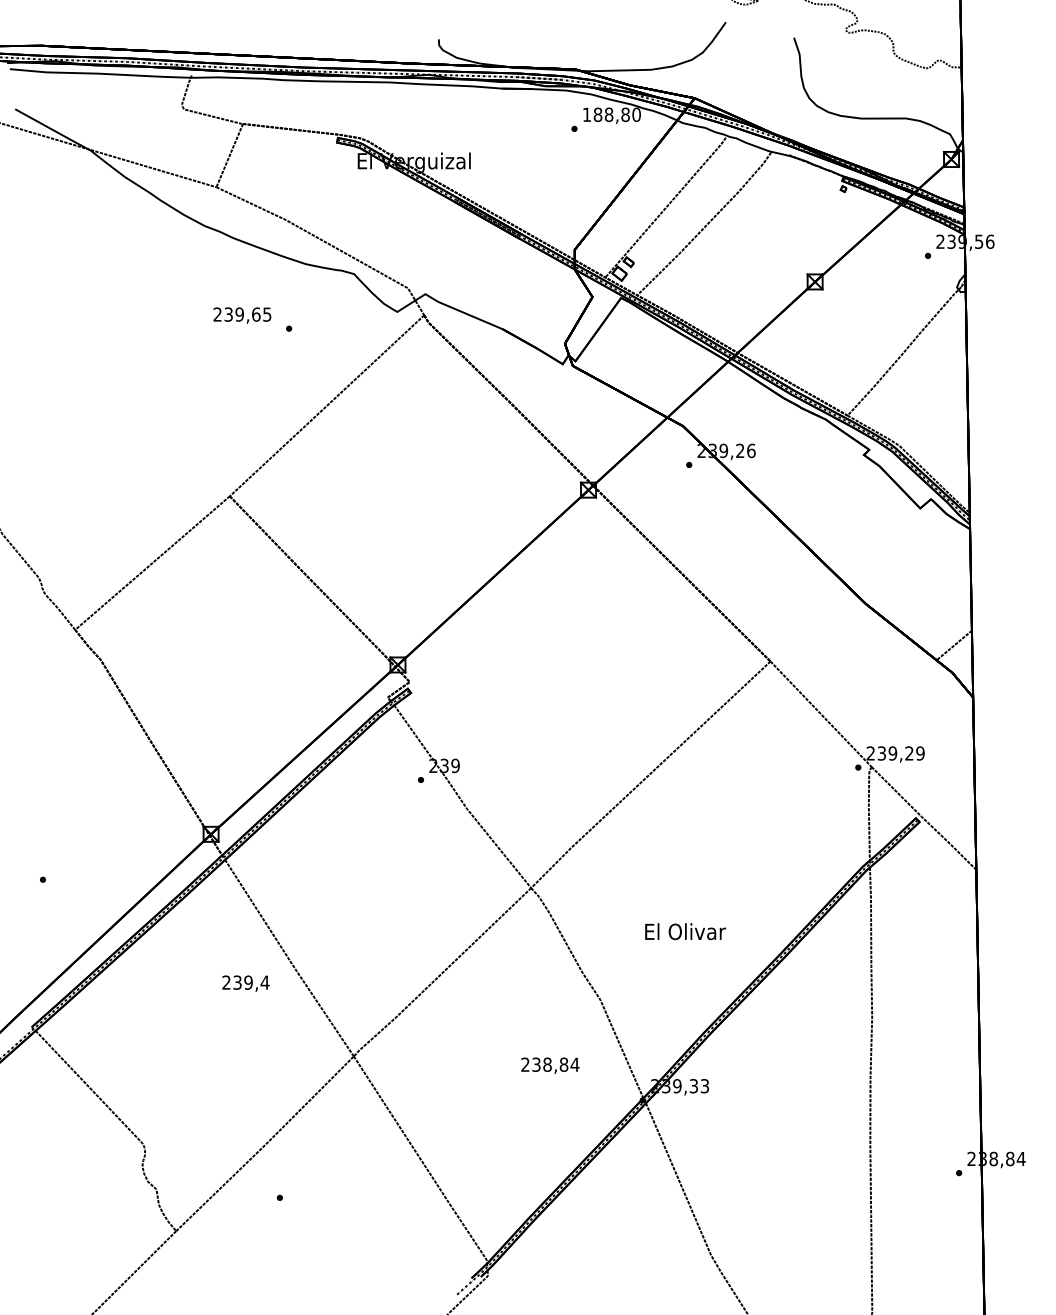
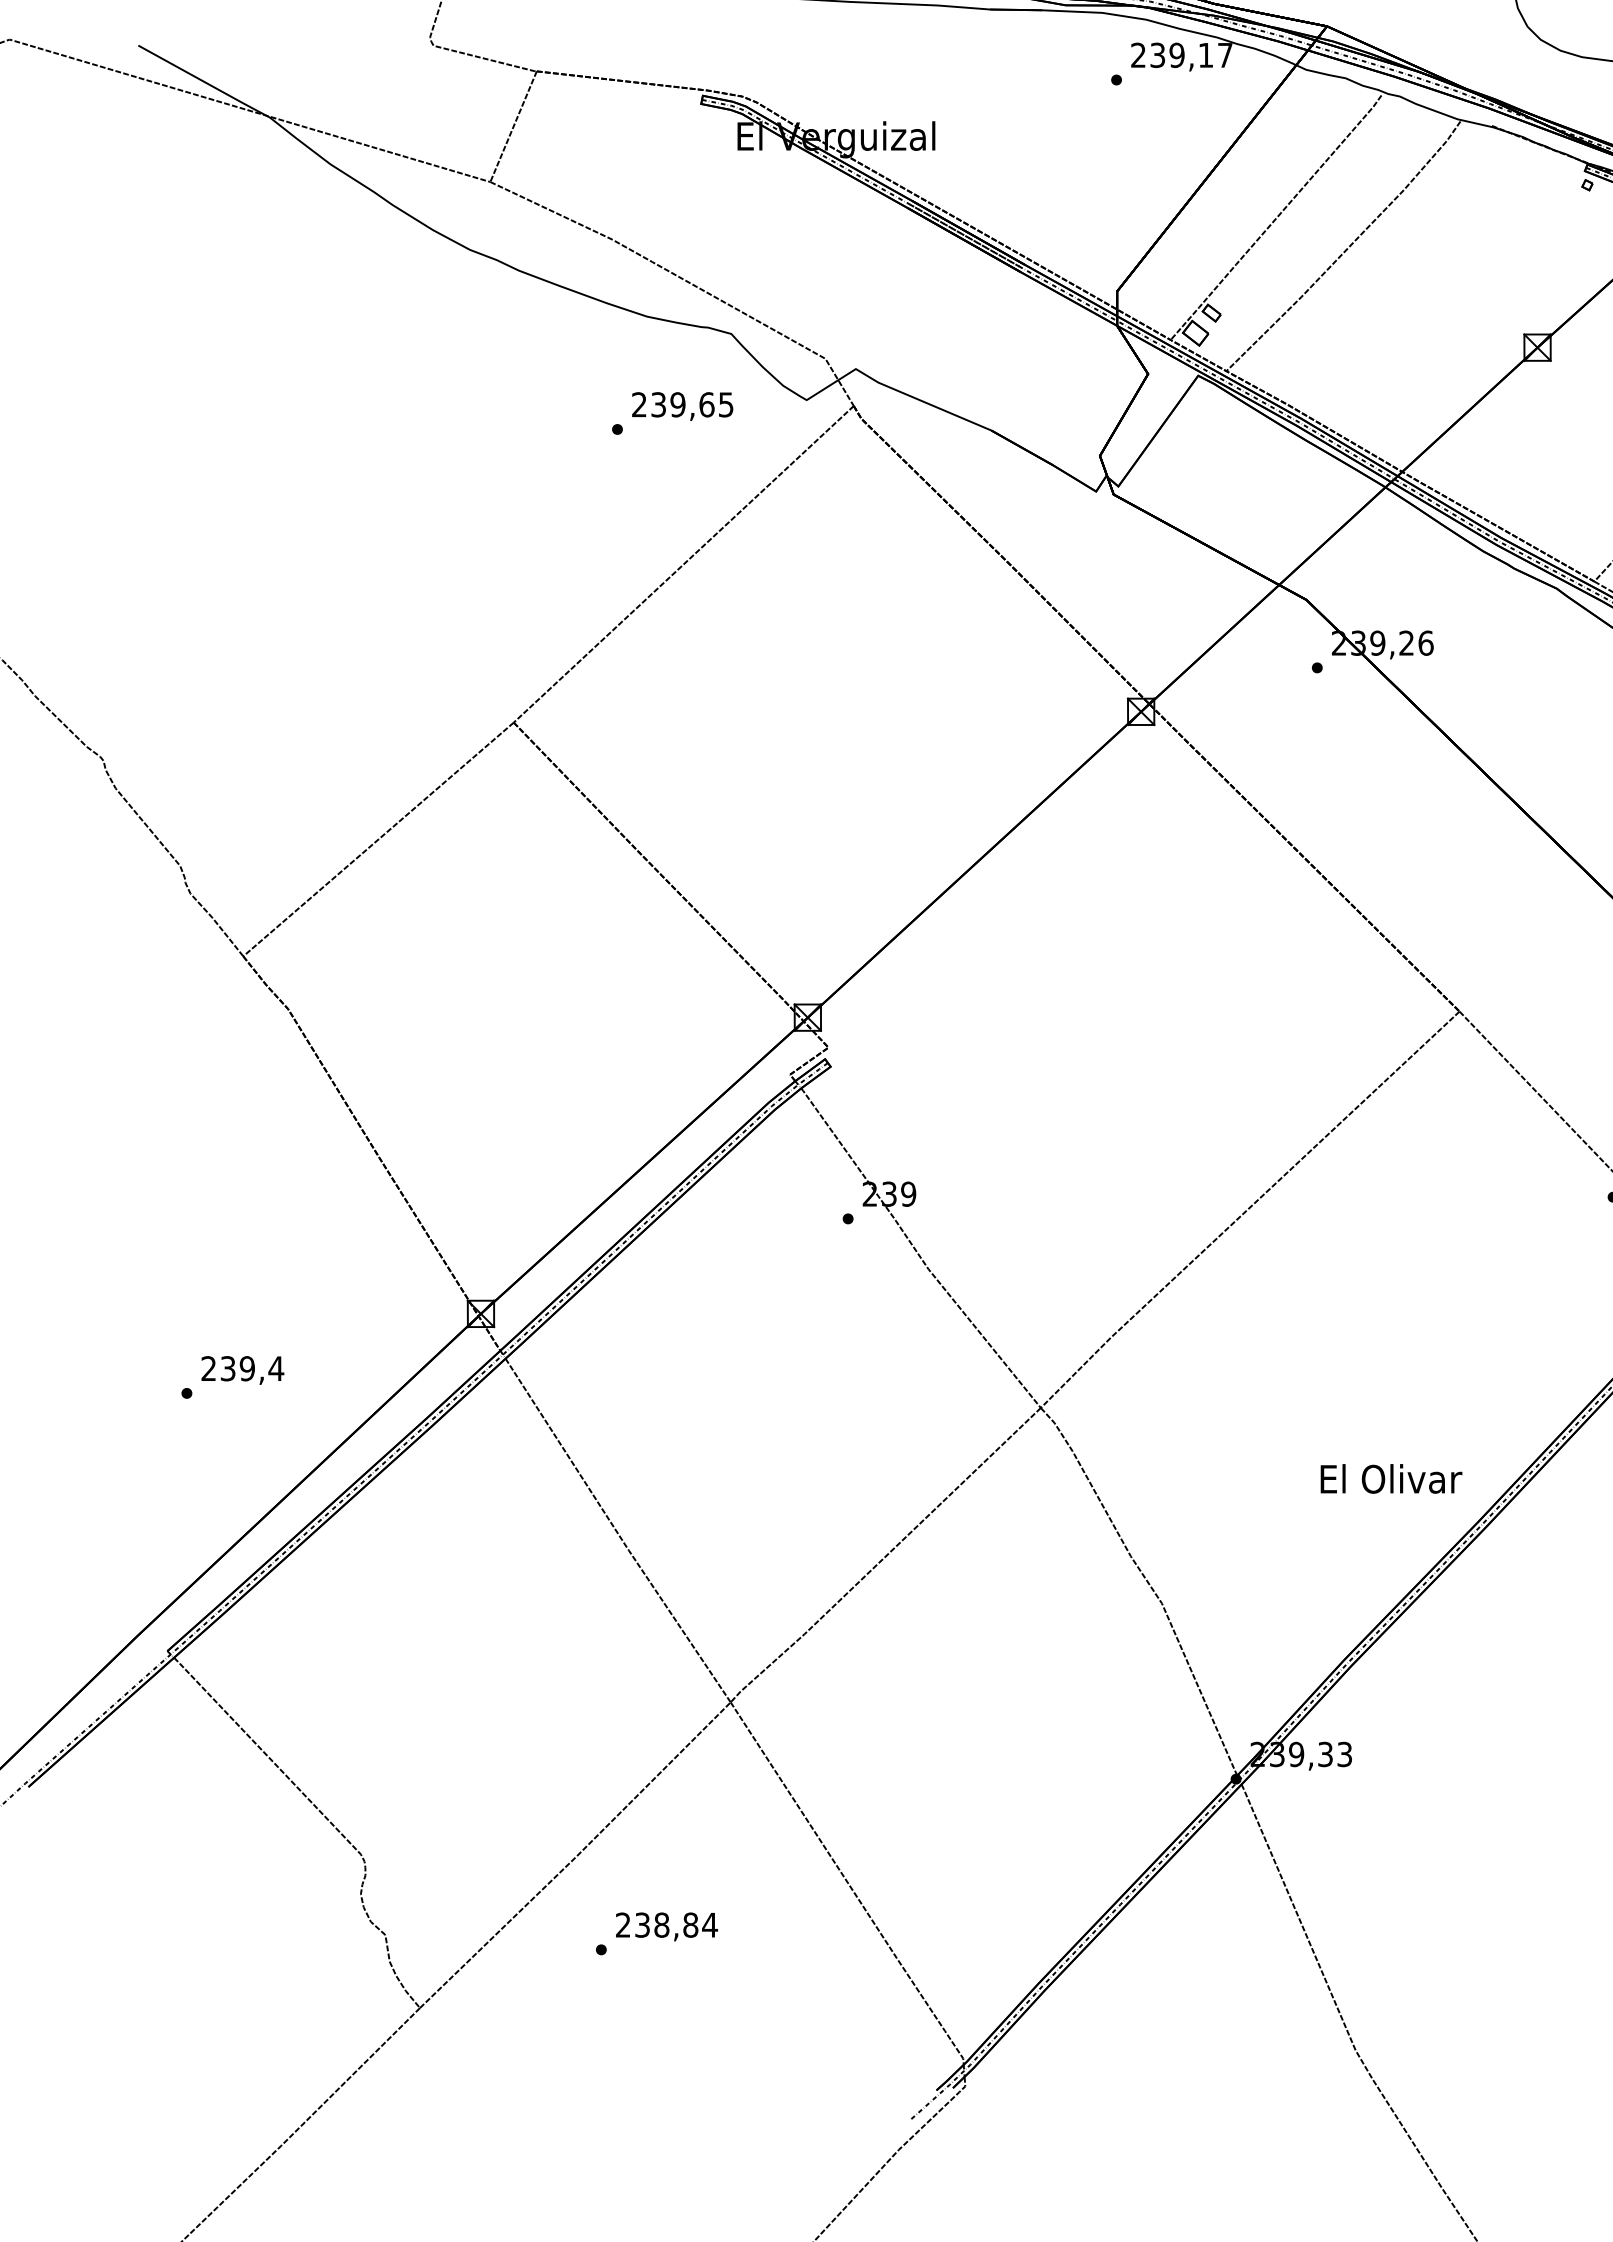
text: (611, 114) -> (1181, 54), 188,80 -> 239,17
text: (242, 315) -> (682, 406), moved
text: (685, 931) -> (1391, 1478), moved
text: (245, 983) -> (242, 1370), moved
text: (550, 1065) -> (667, 1926), moved

